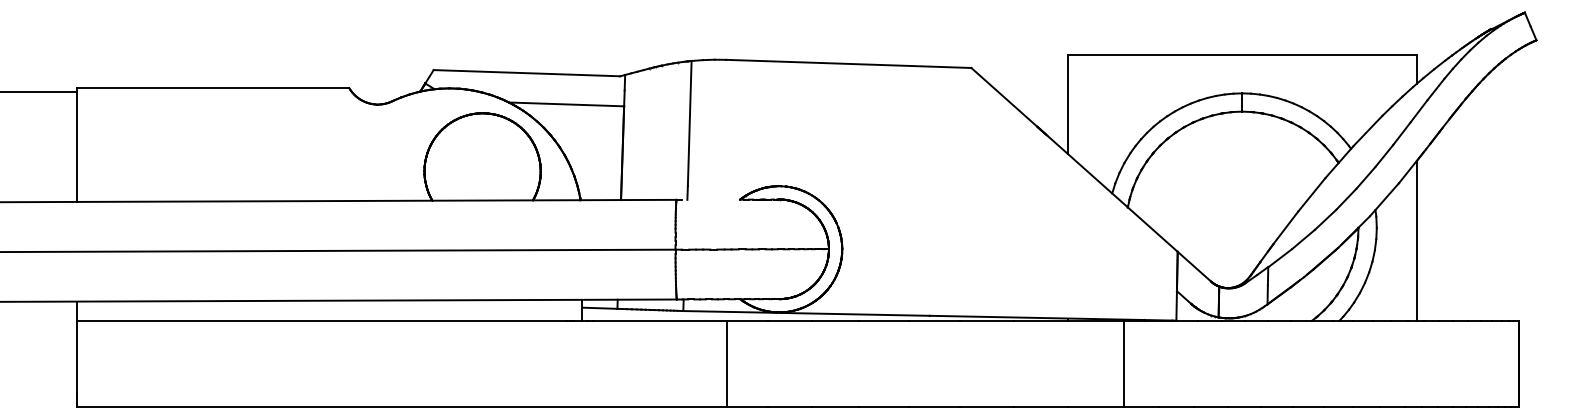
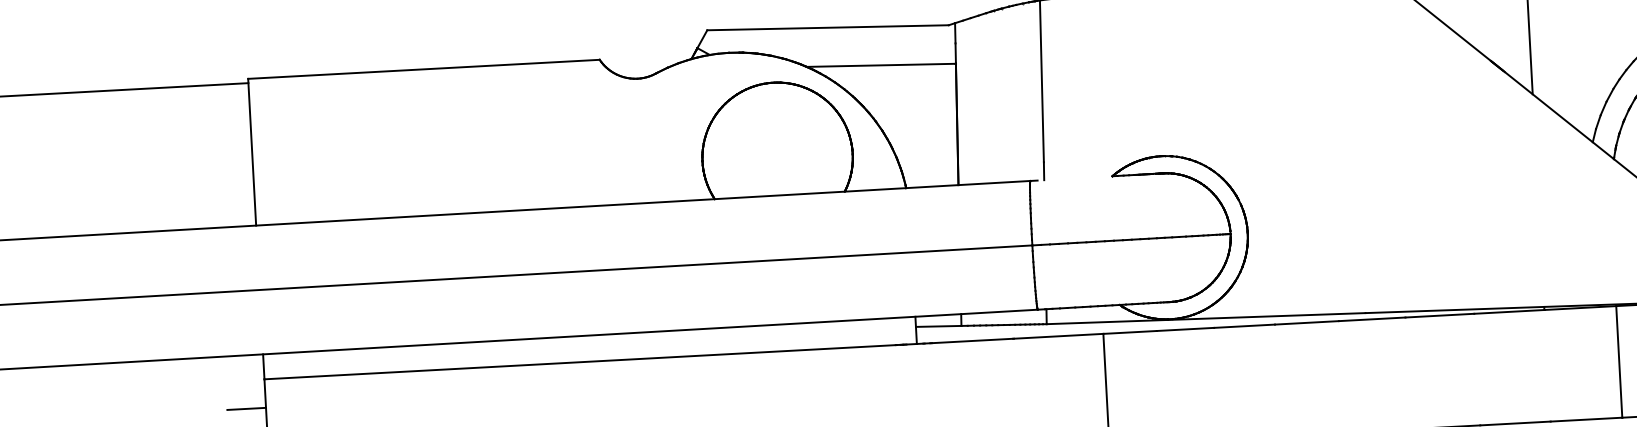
line: (62, 342) -> (246, 408), added

